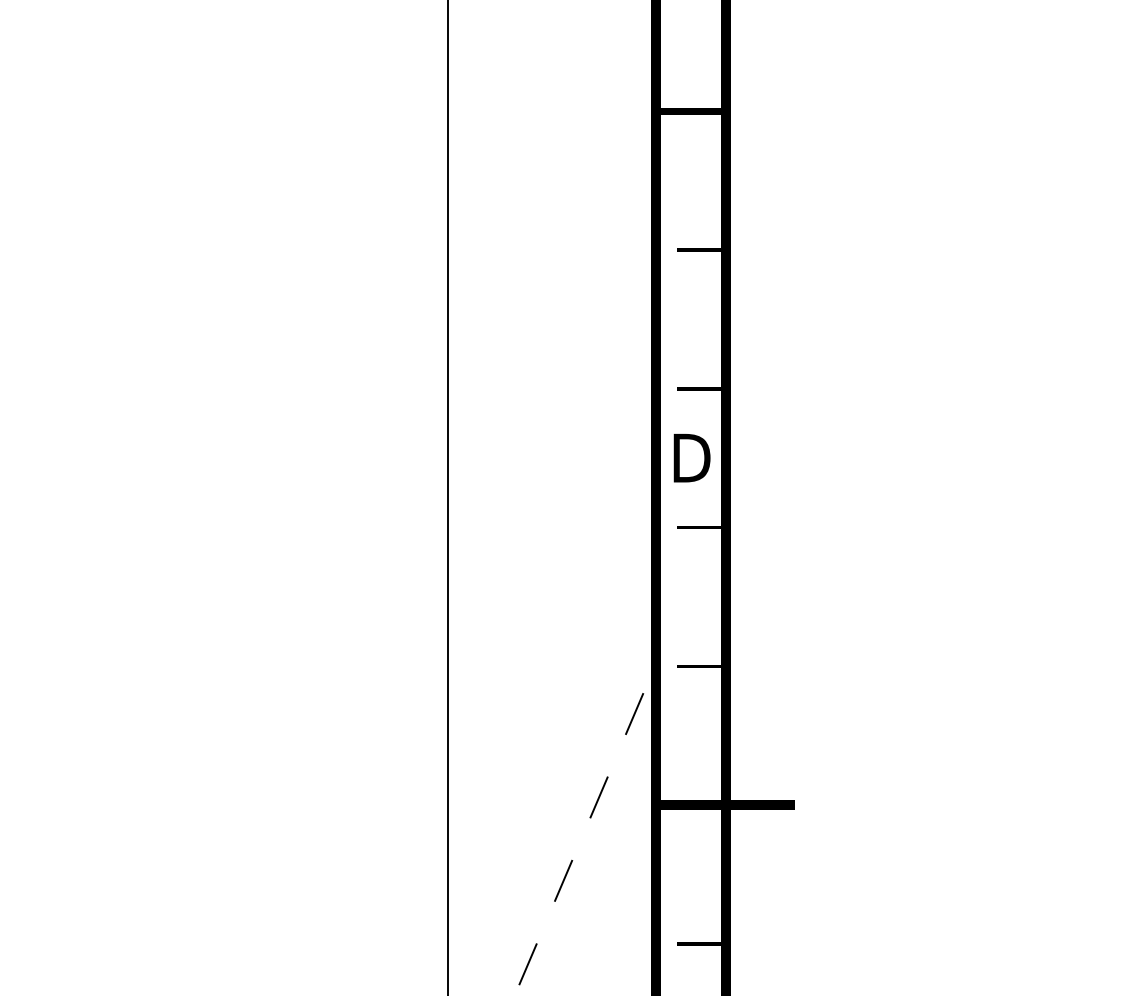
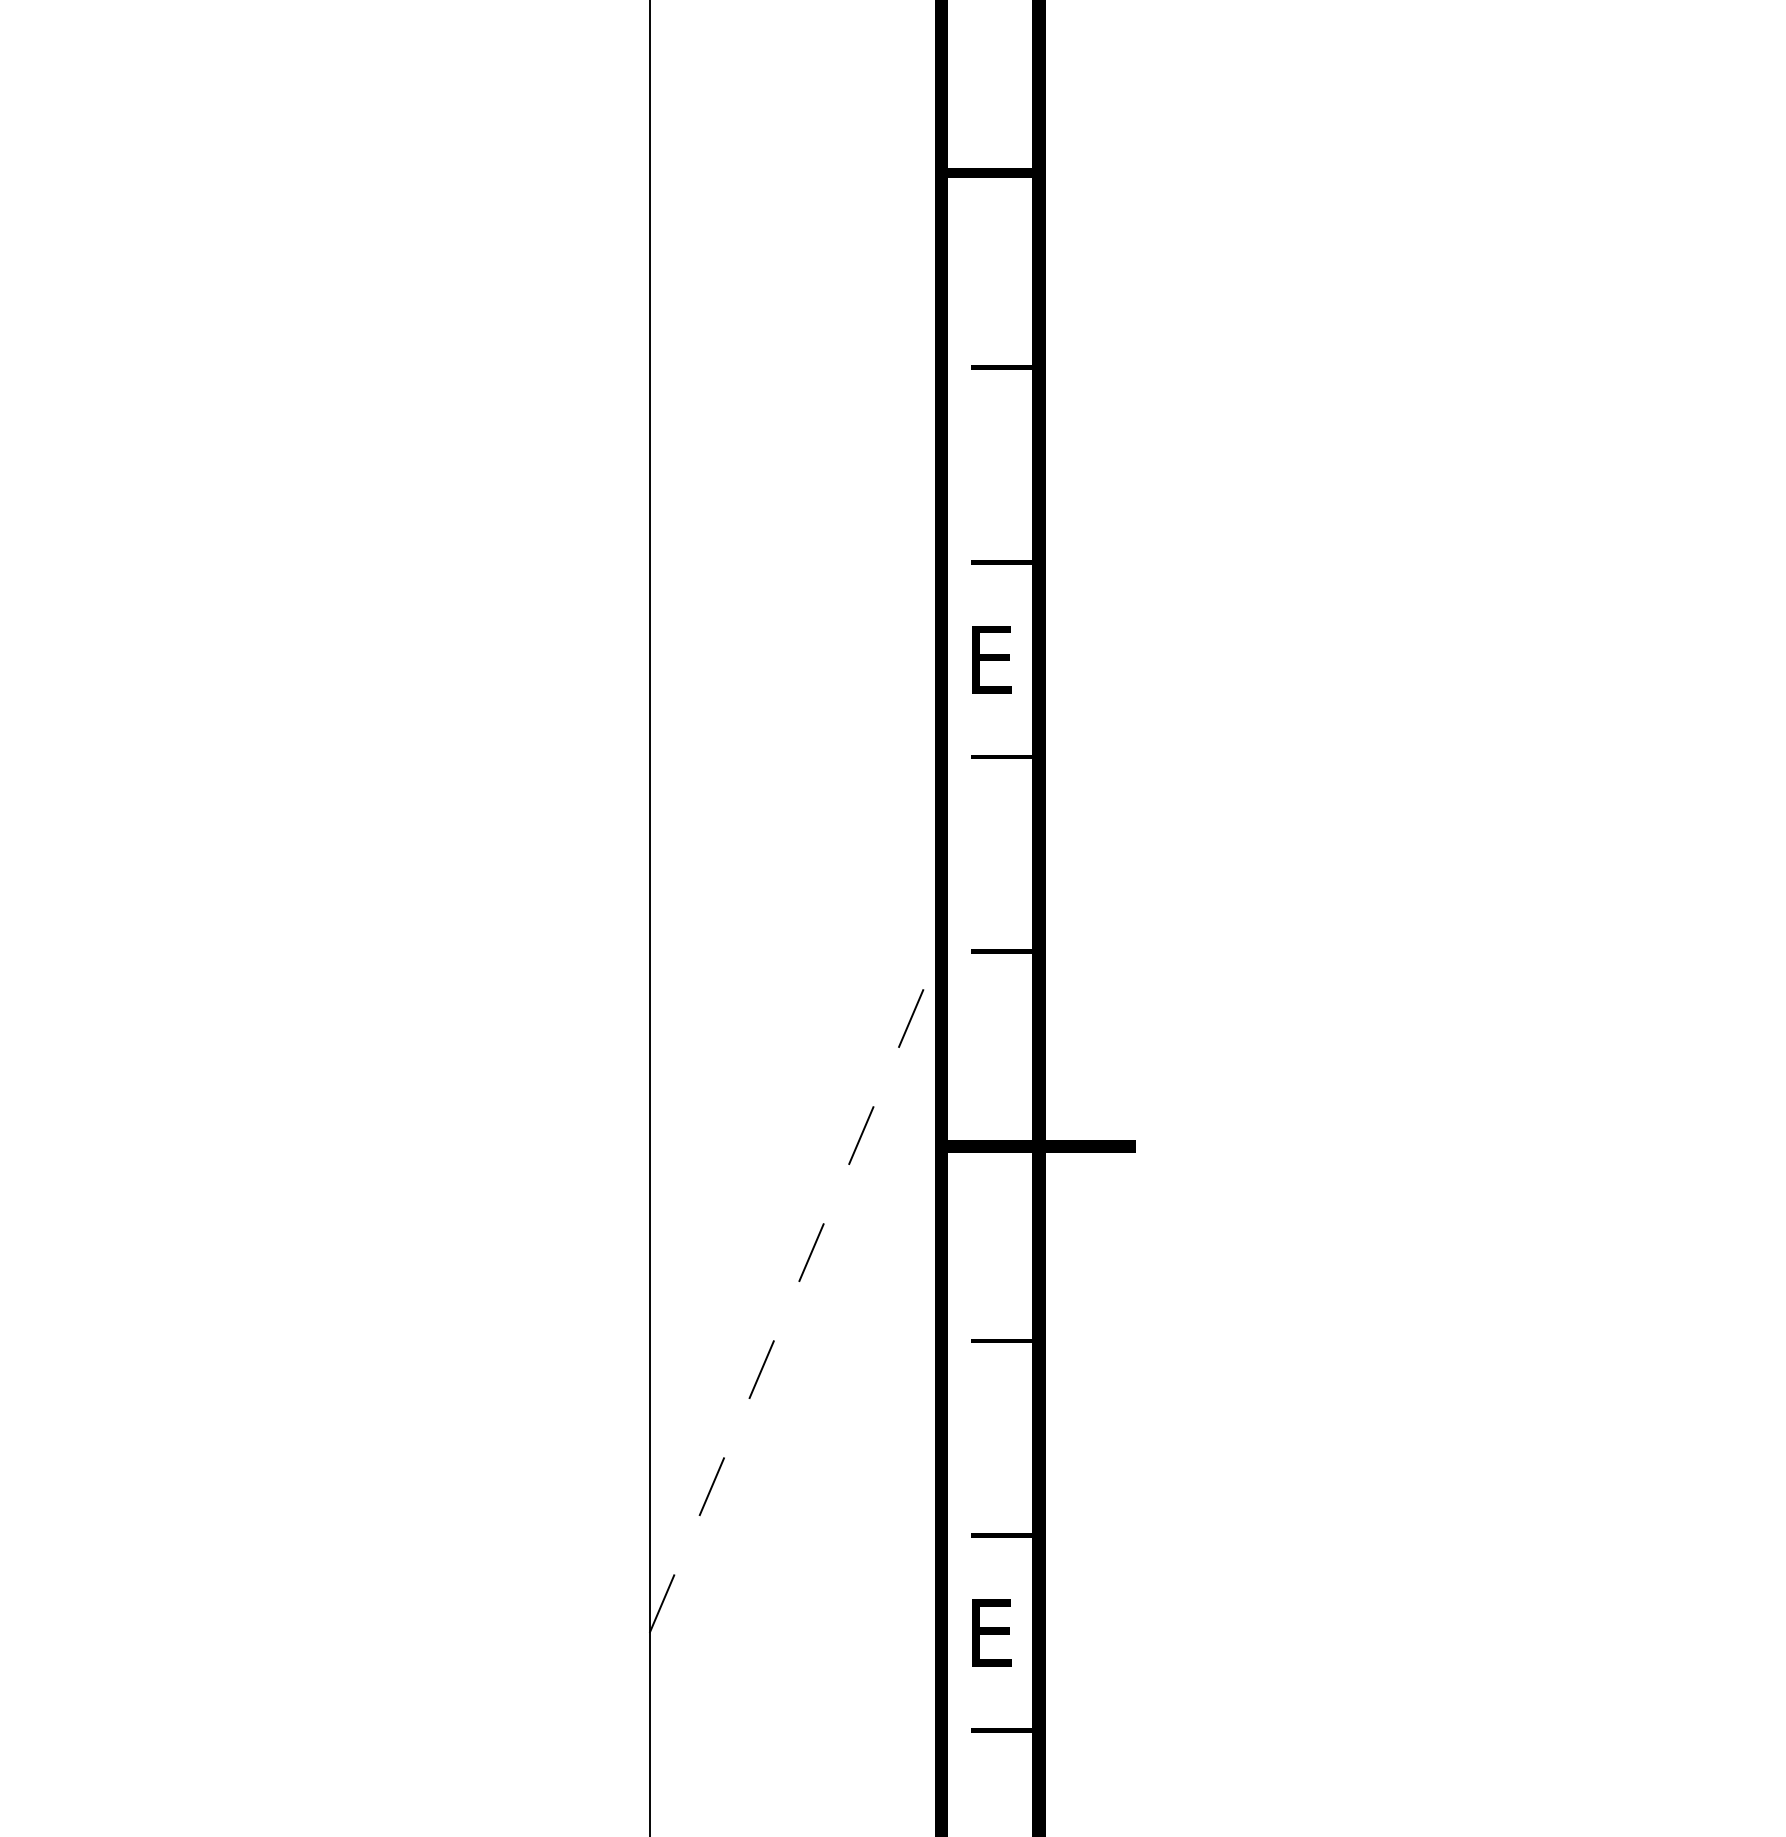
text: (691, 458) -> (991, 659), D -> E

